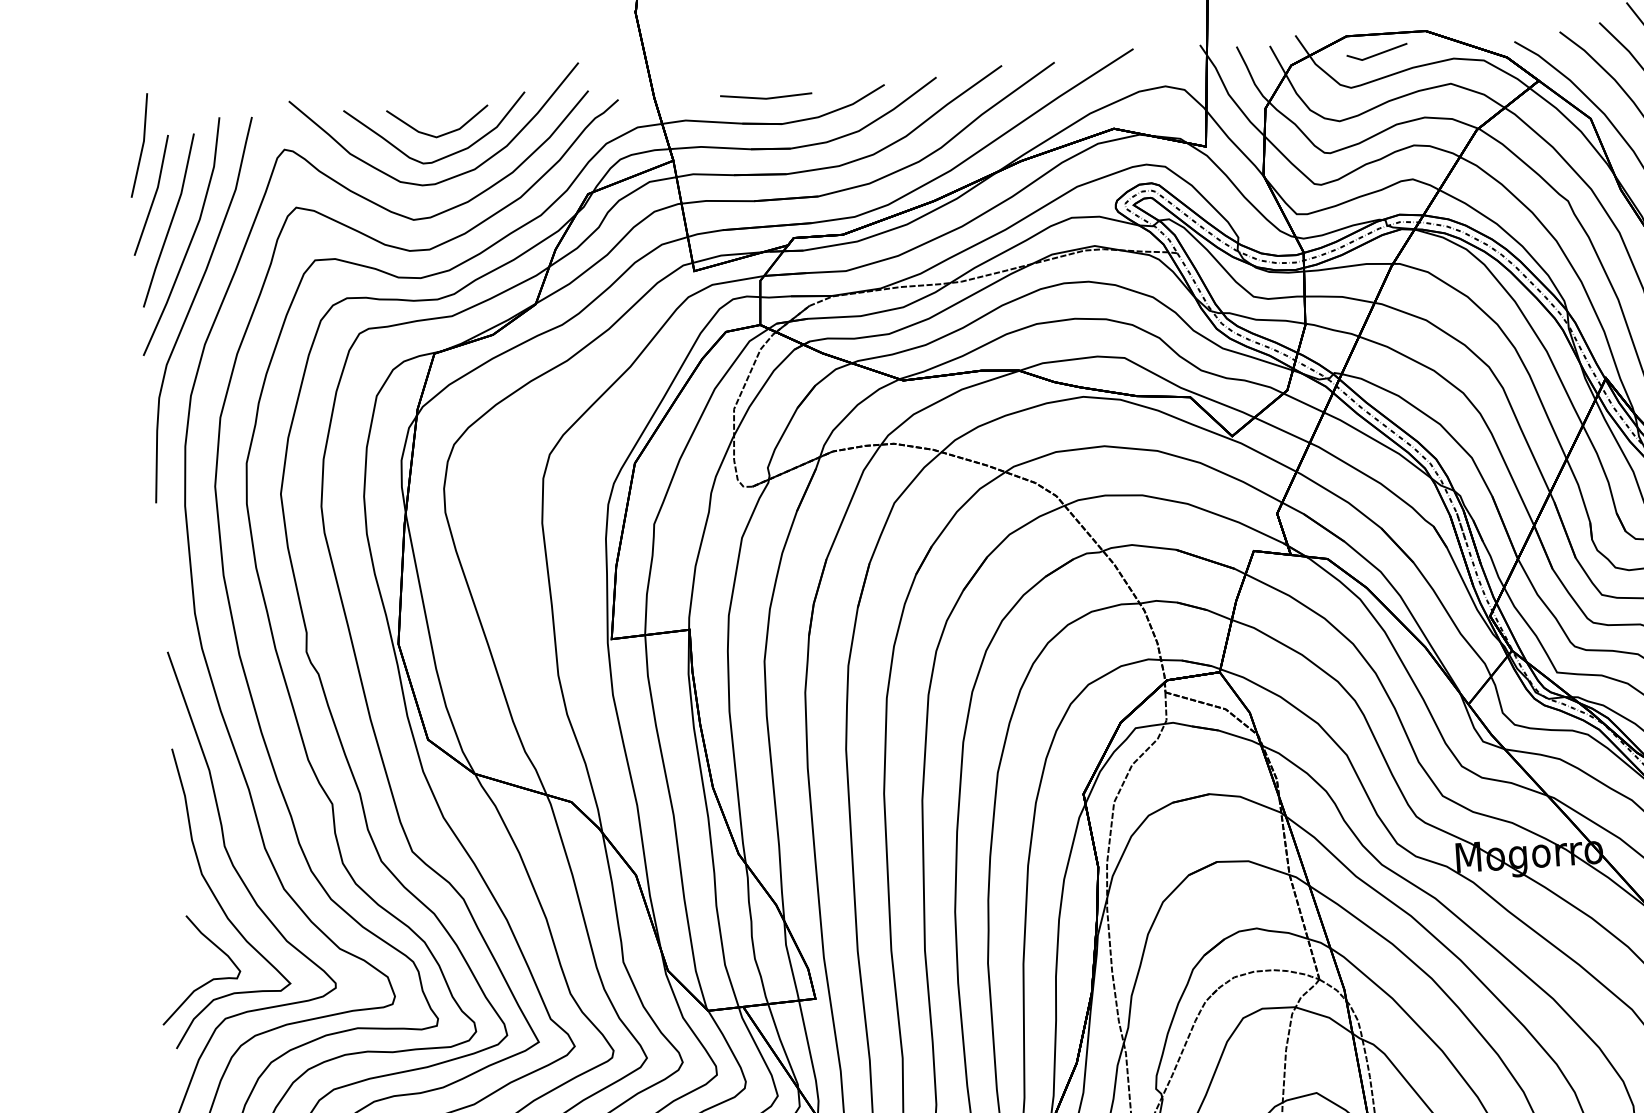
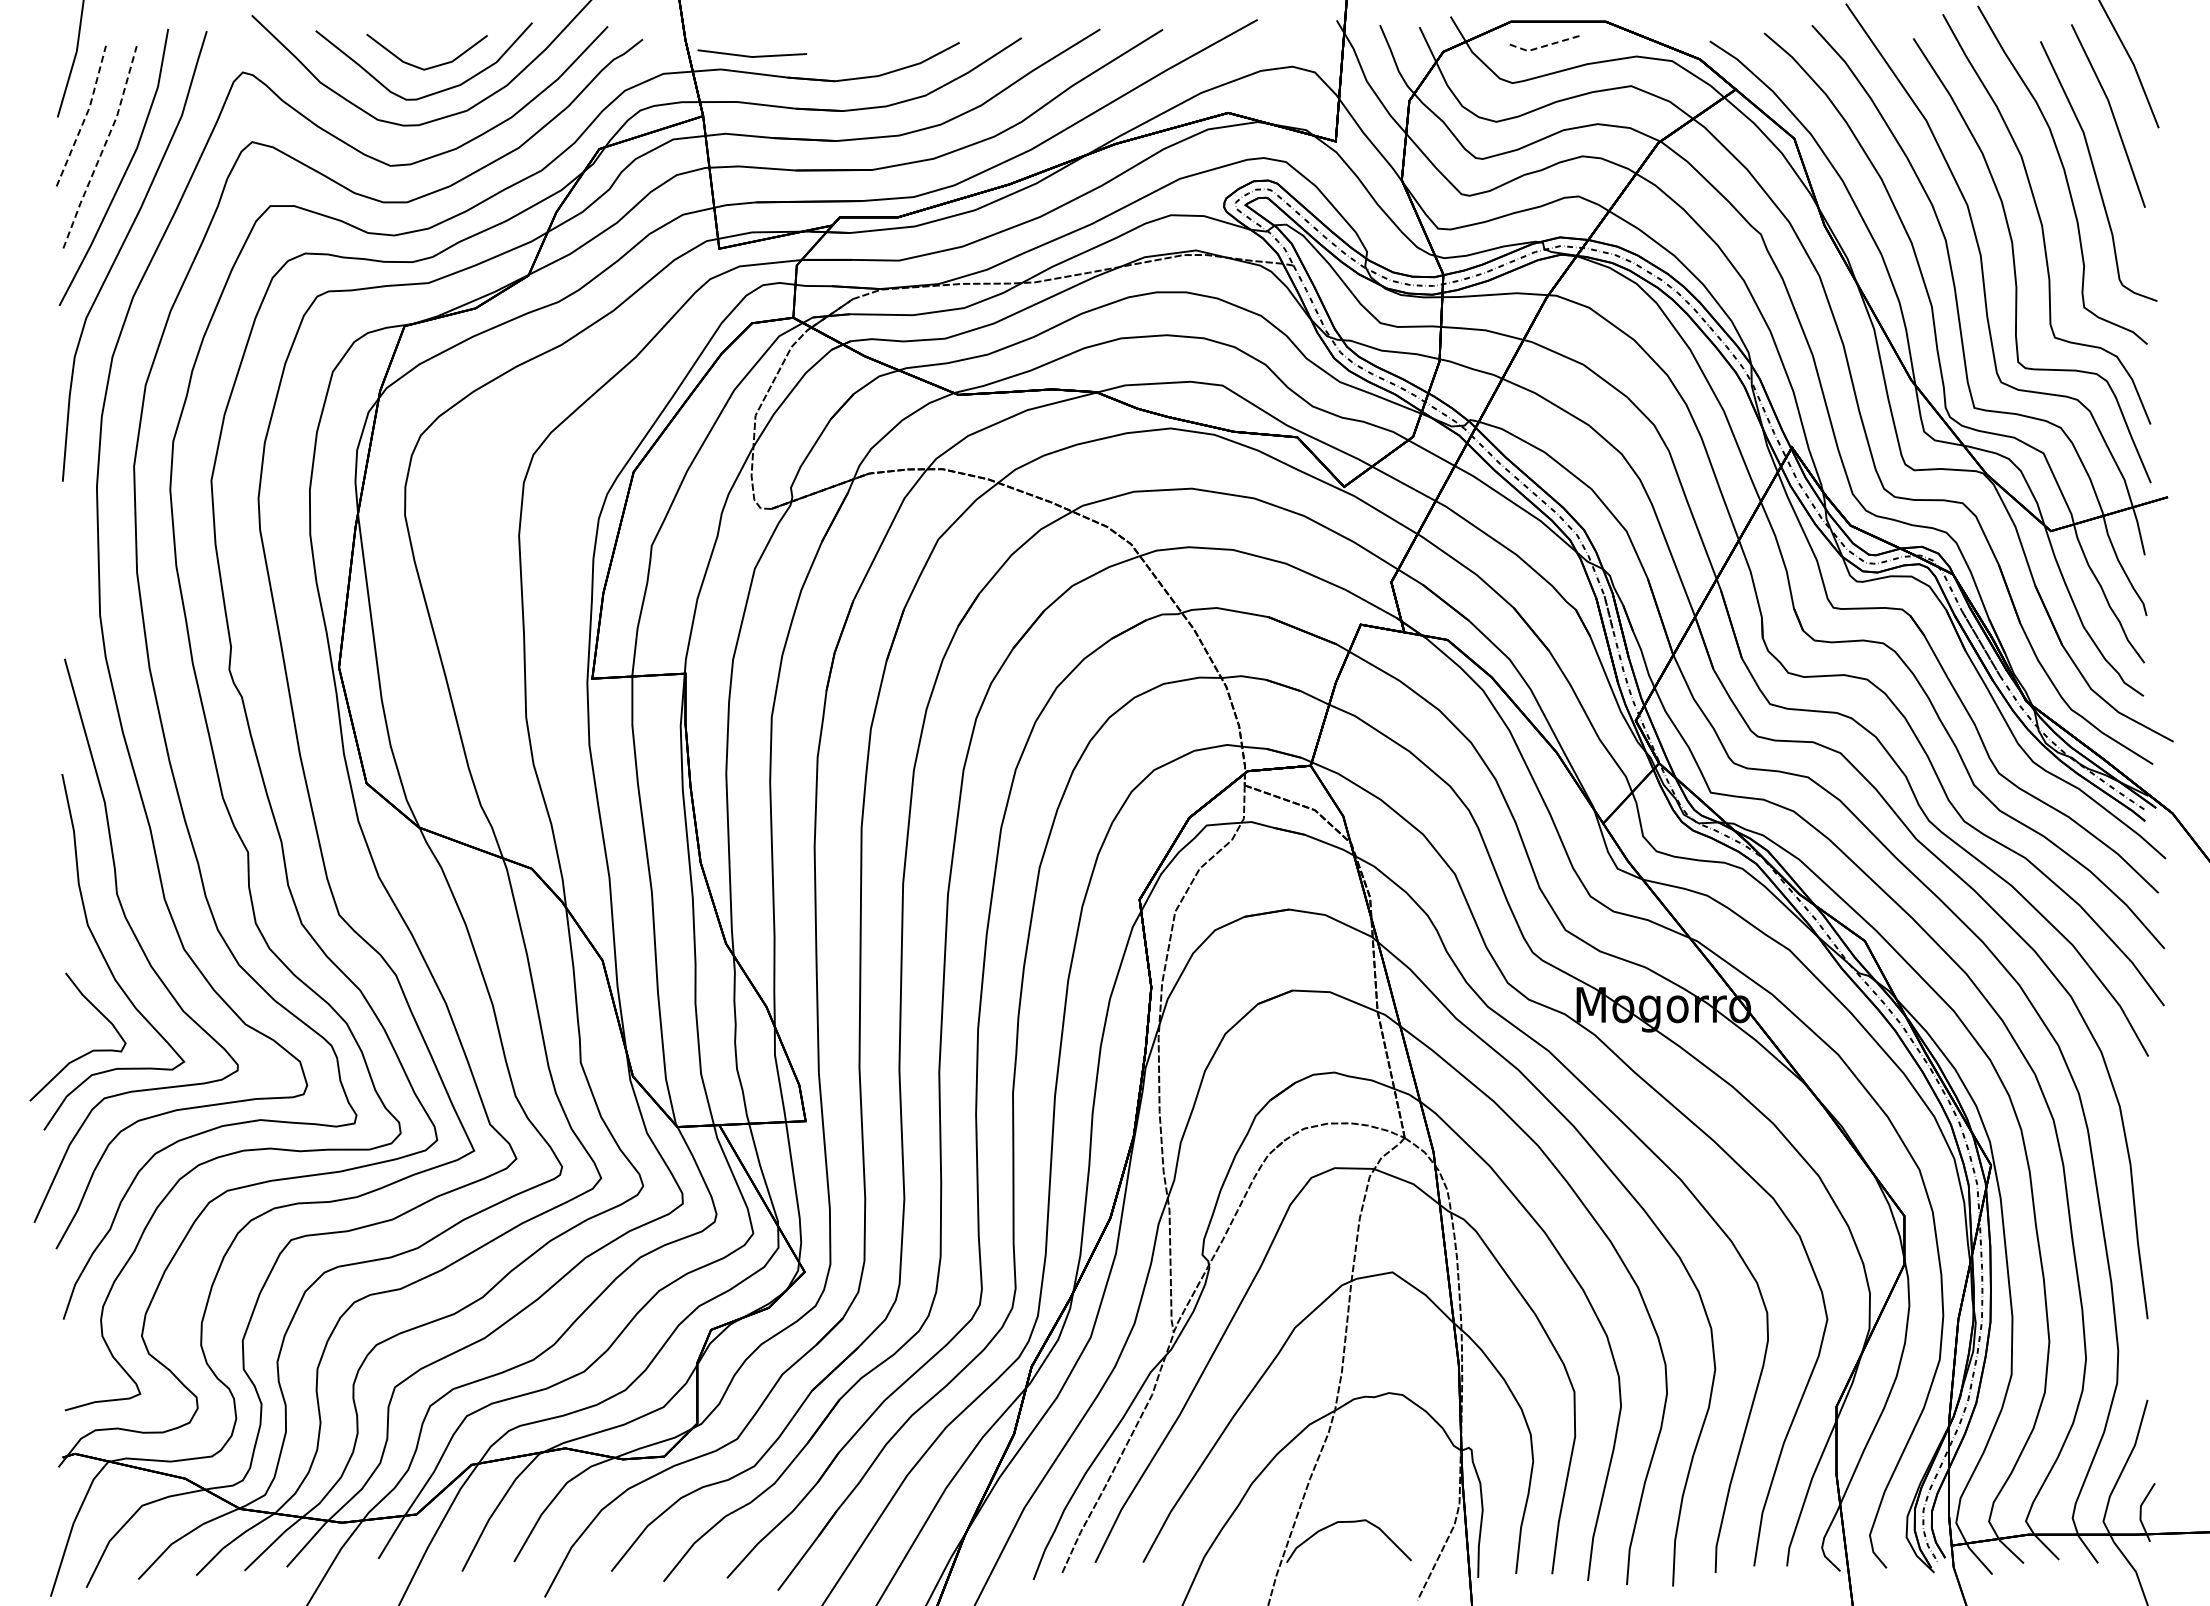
line: (1376, 54) -> (1545, 45), solid -> dashed
line: (764, 97) -> (750, 55), moved
line: (154, 196) -> (85, 117), solid -> dashed
line: (171, 221) -> (103, 148), solid -> dashed

